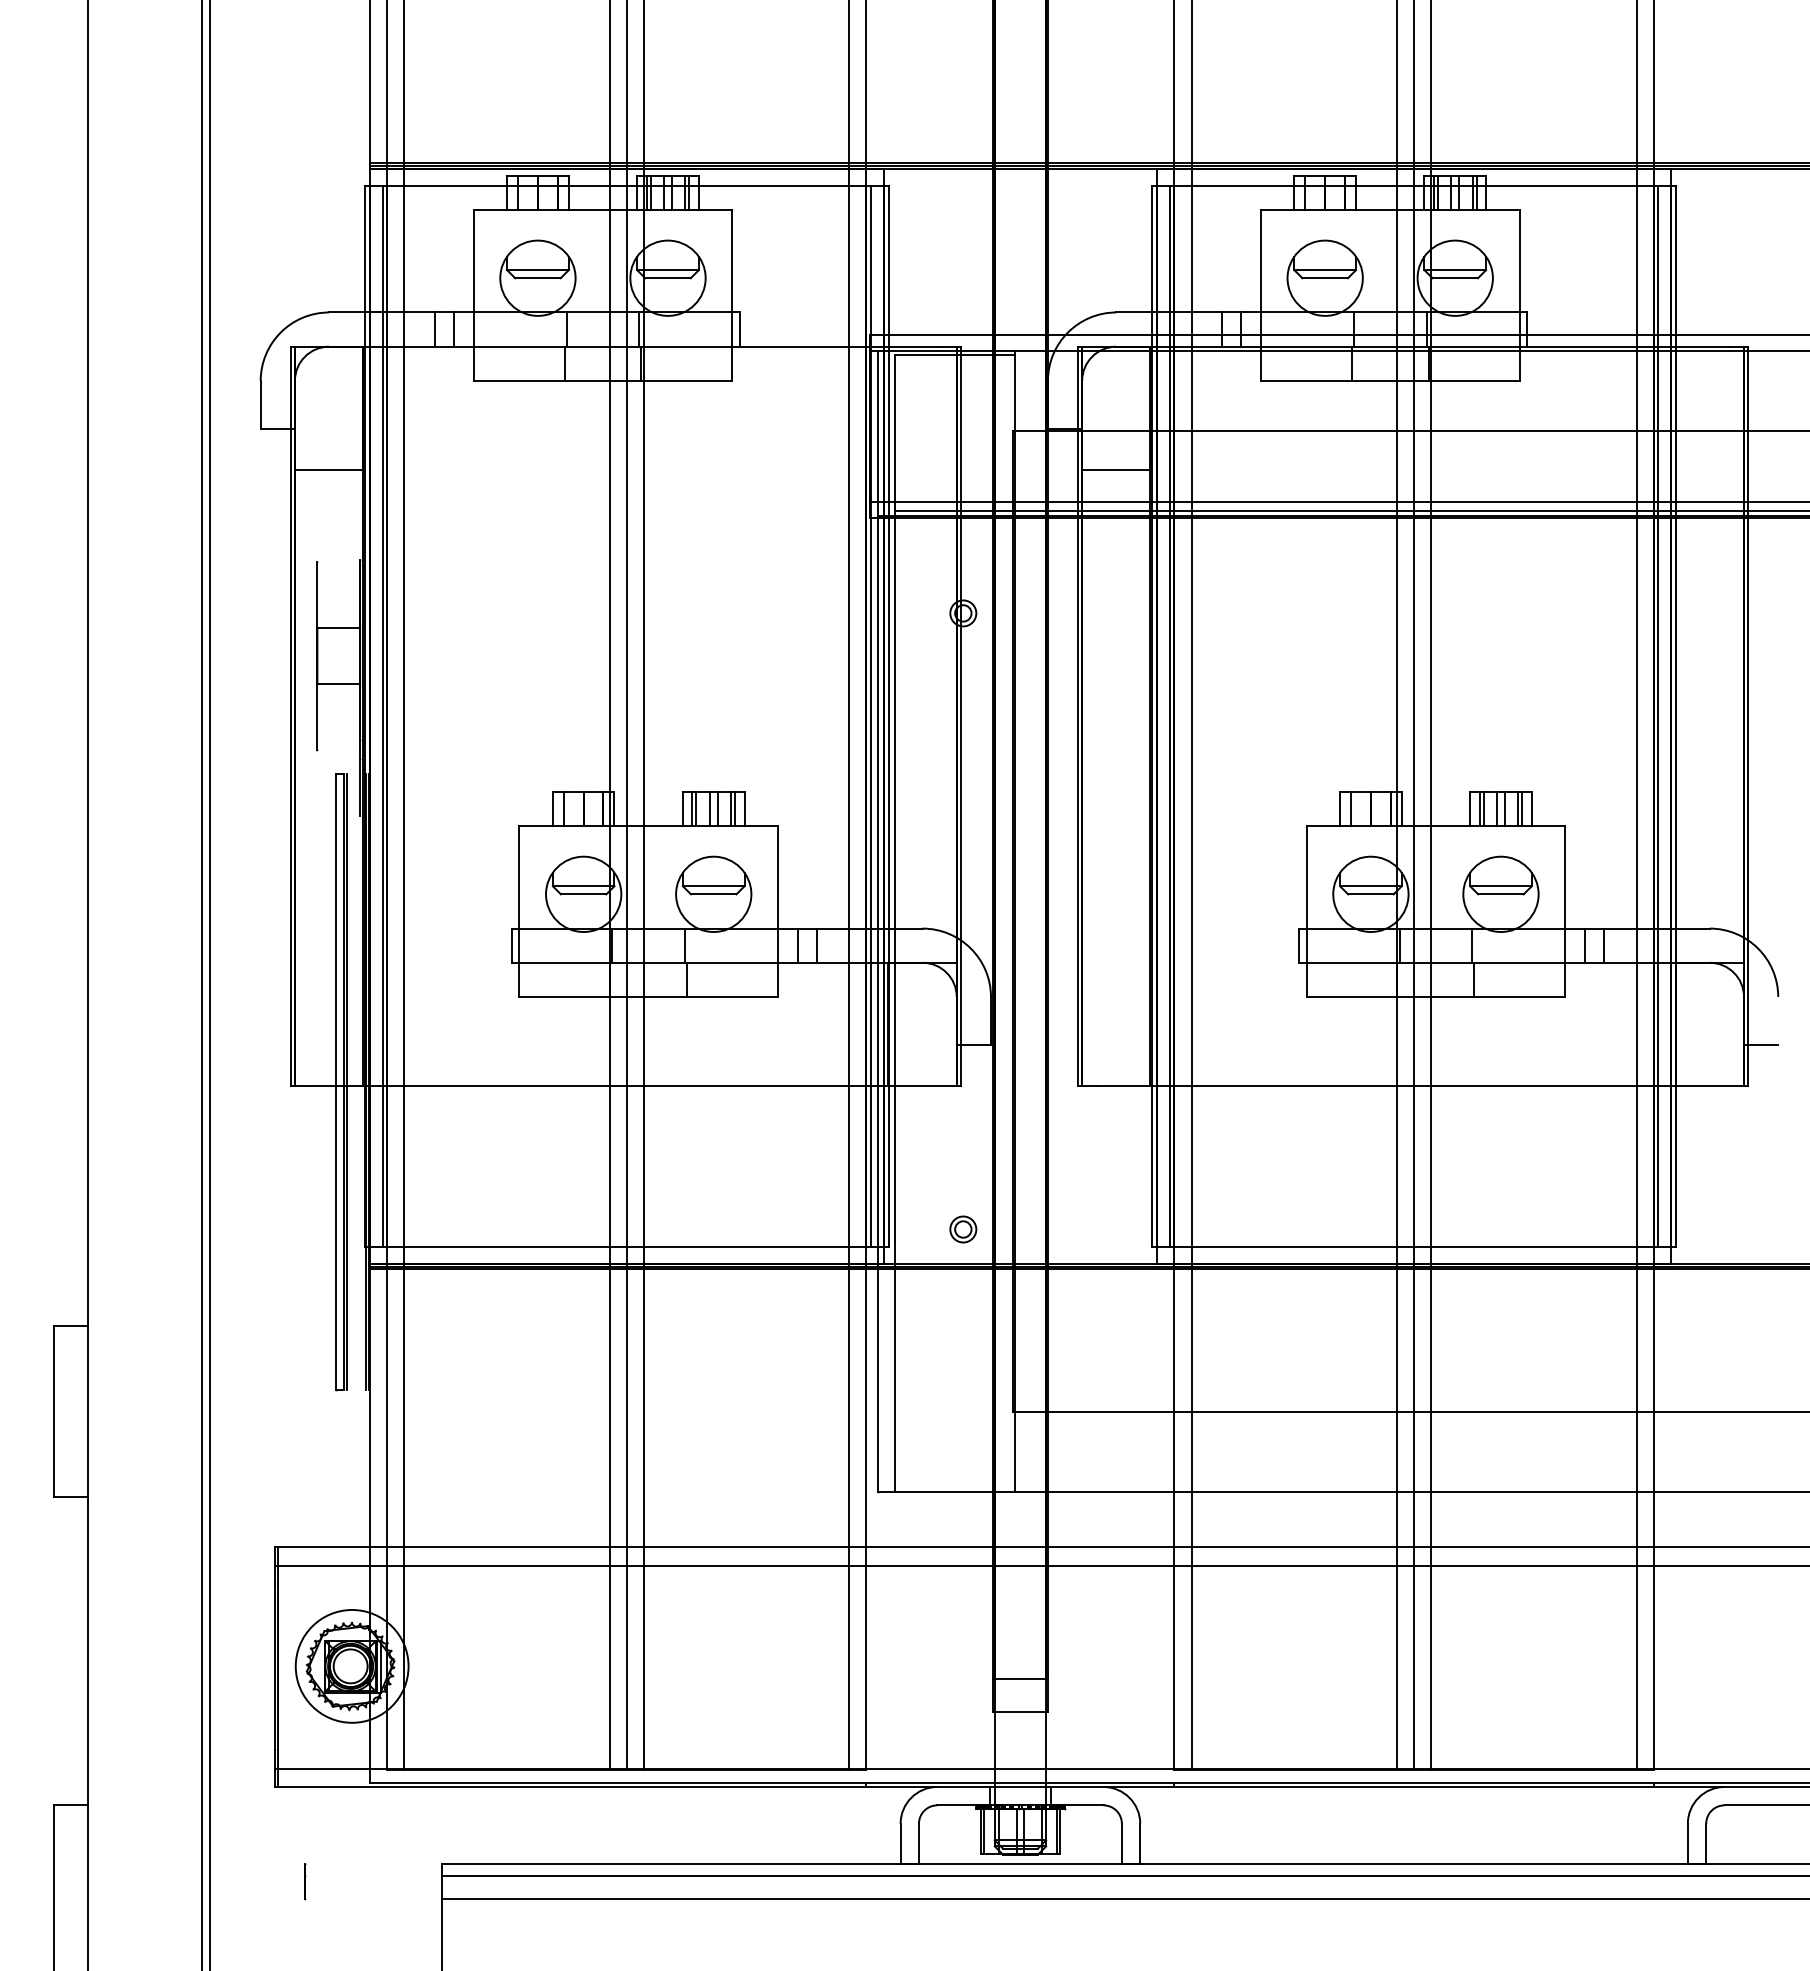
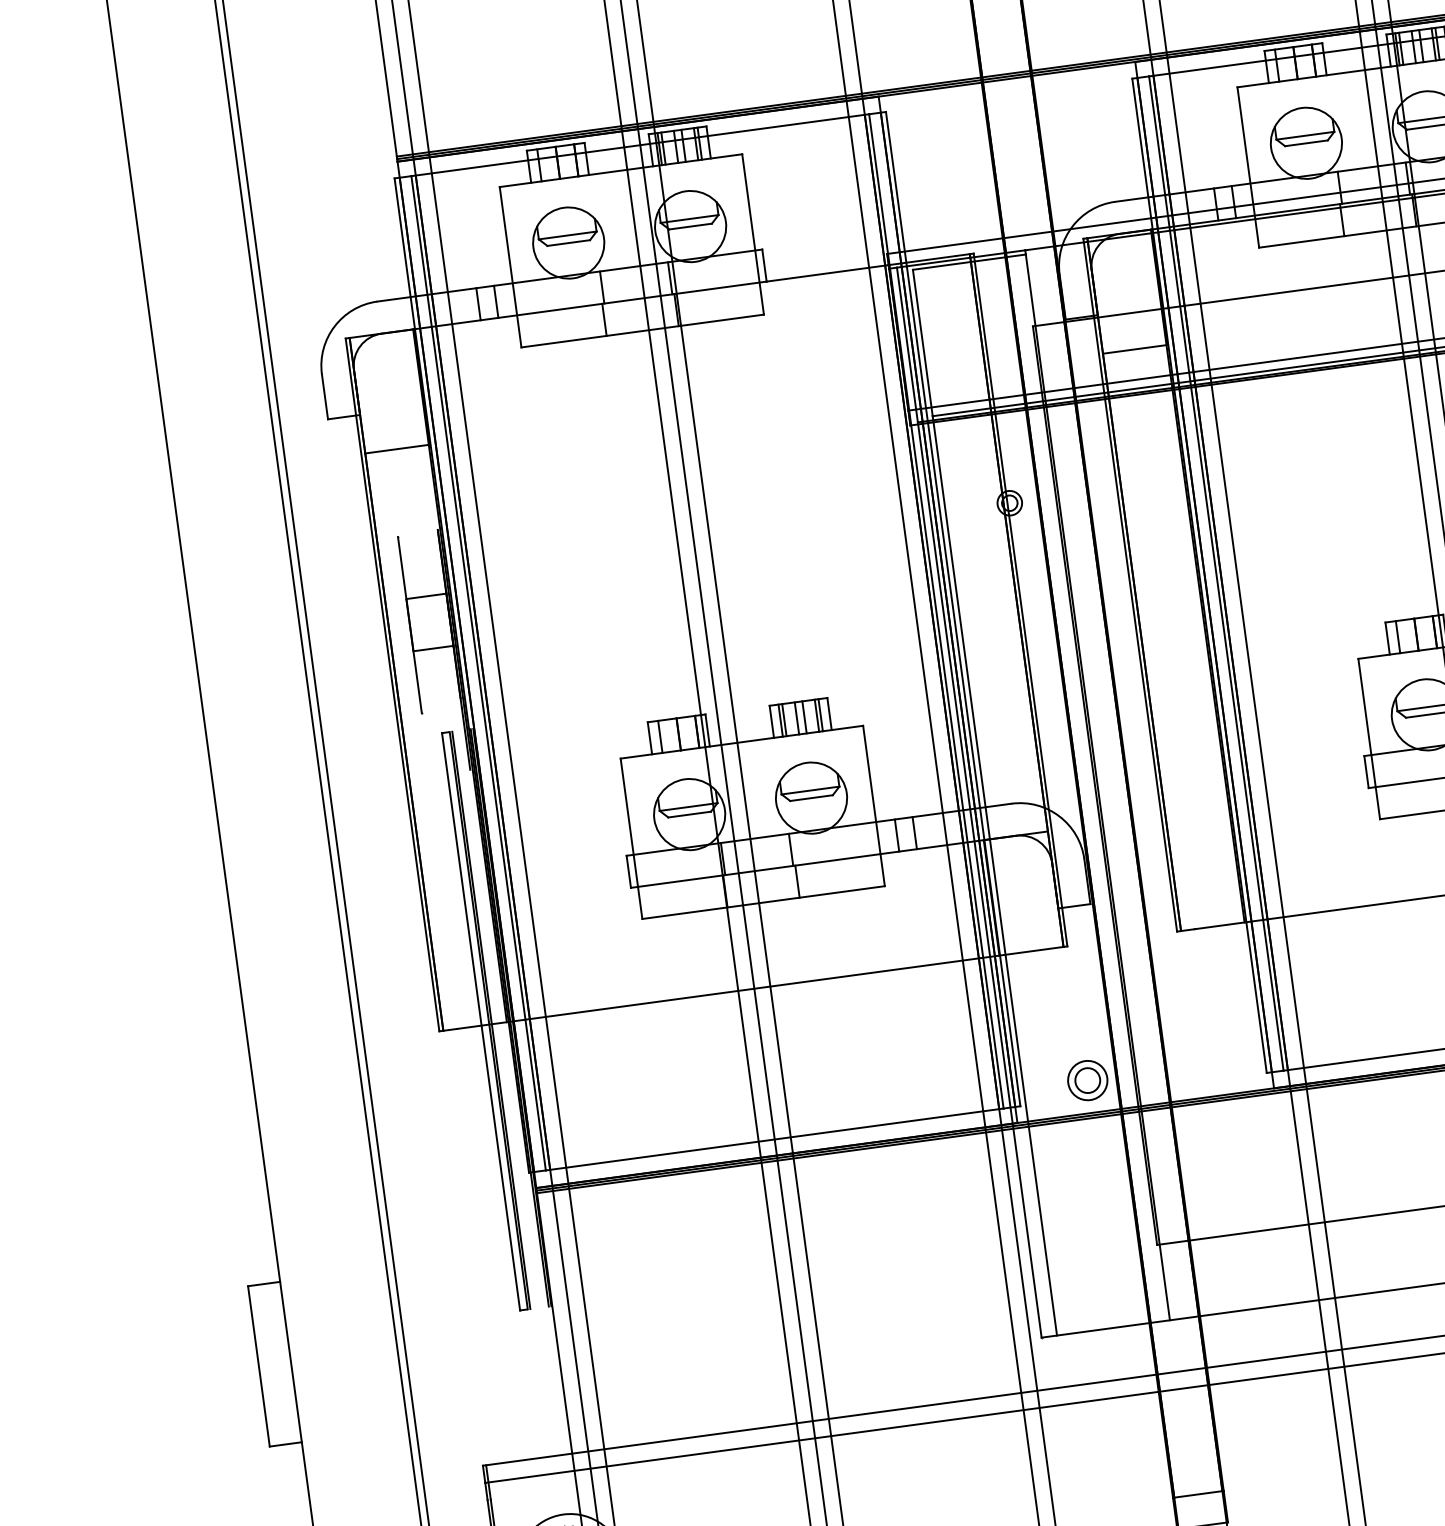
part: (963, 1229) -> (1088, 1080), size x1.6

